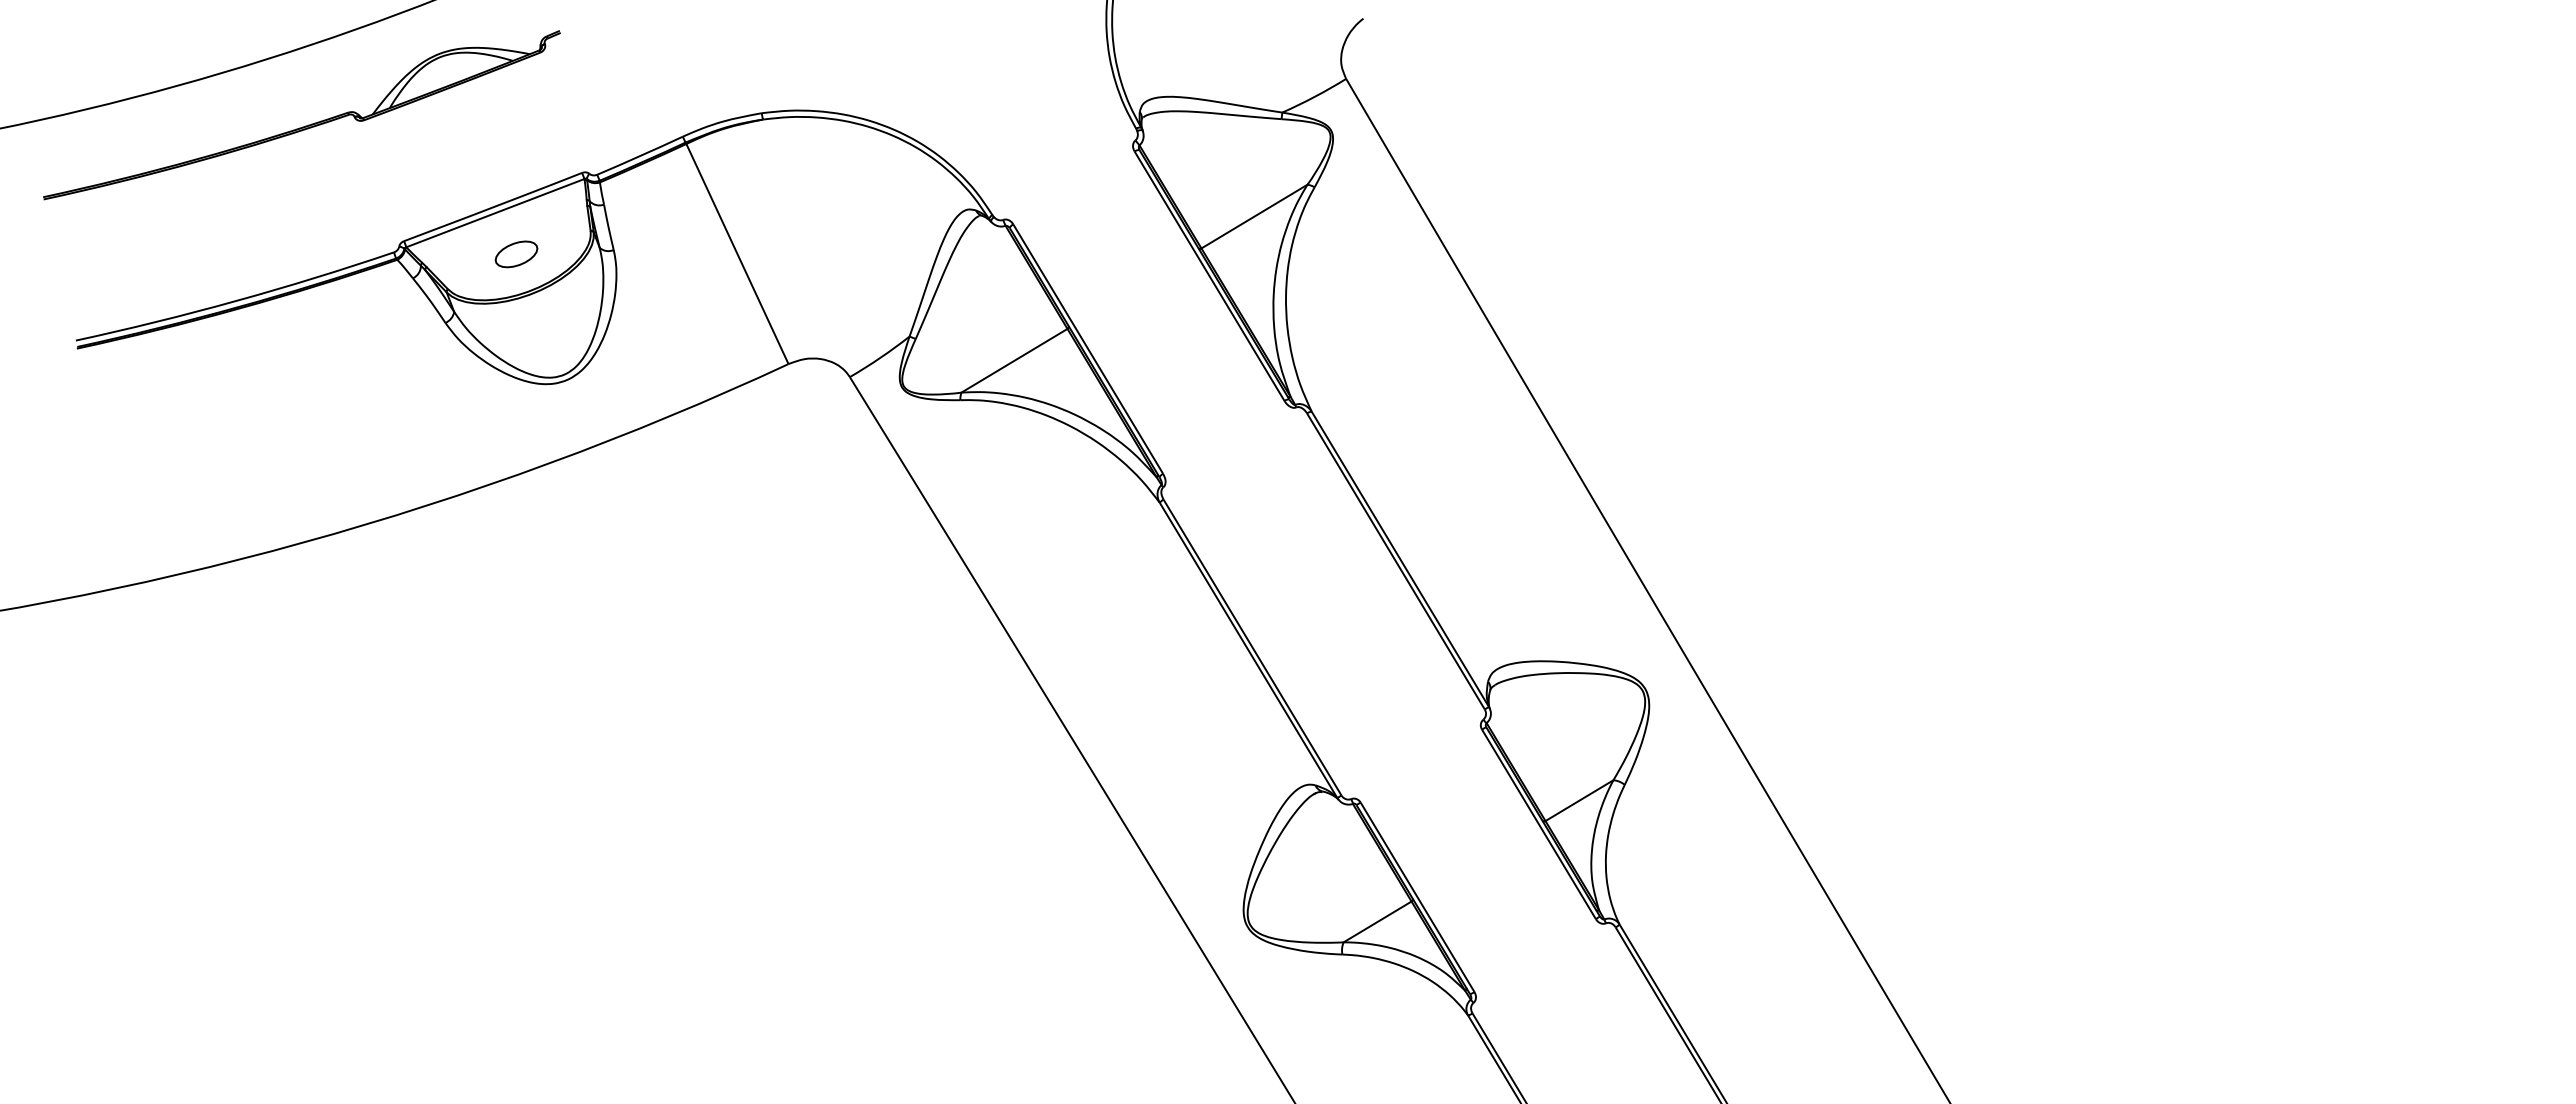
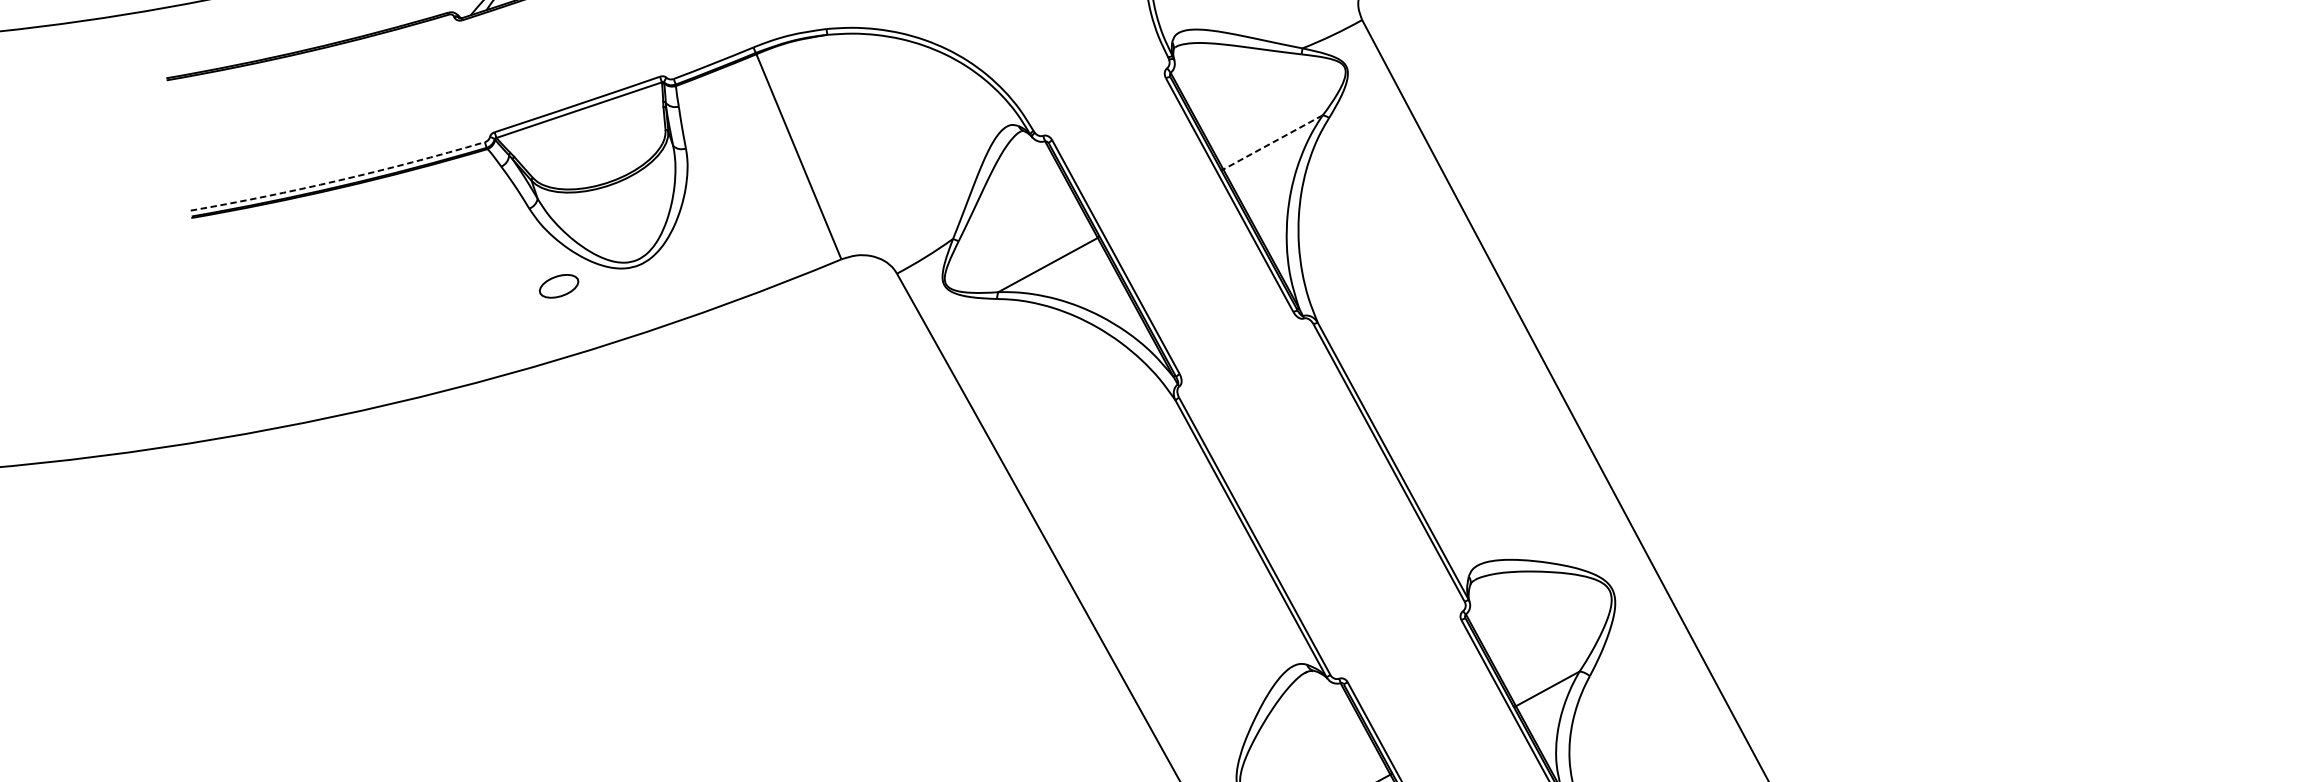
line: (1254, 216) -> (1273, 142), solid -> dashed
part: (516, 254) -> (559, 286), moved
arc: (236, 301) -> (339, 181), solid -> dashed

